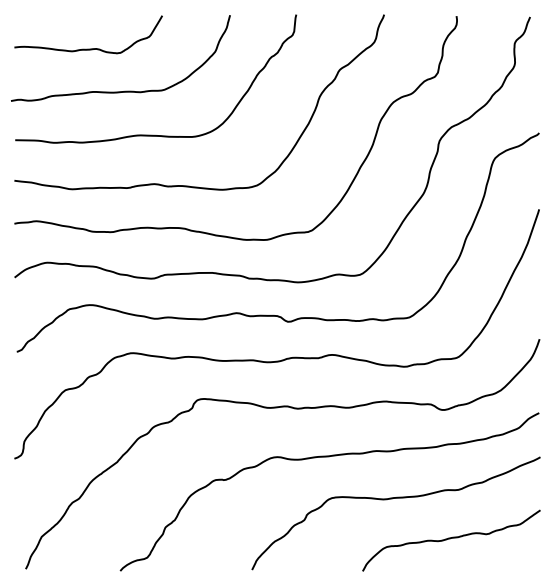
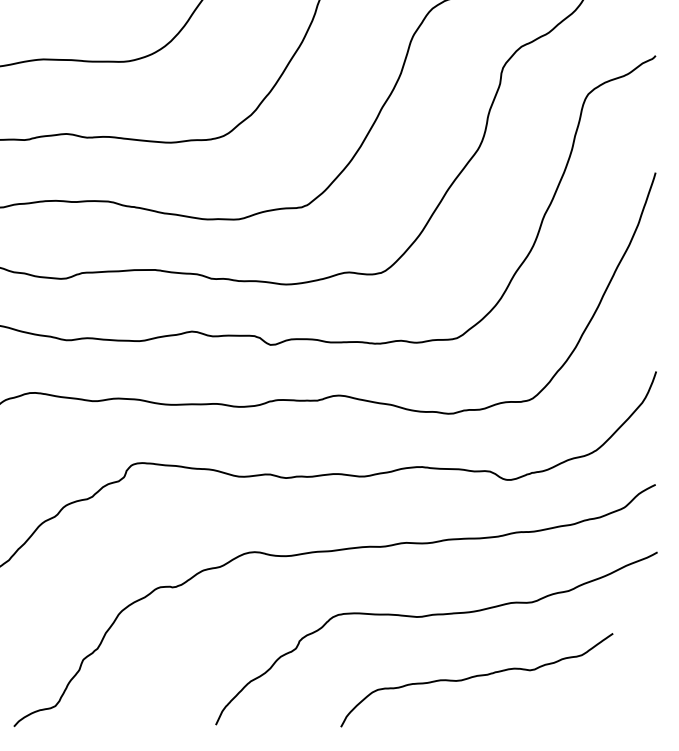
curve: (450, 539) -> (475, 678), moved

